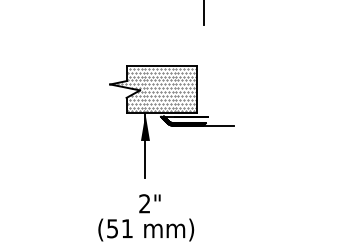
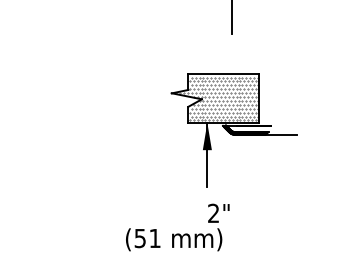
part: (171, 121) -> (233, 130), moved
text: (149, 202) -> (218, 212), moved

